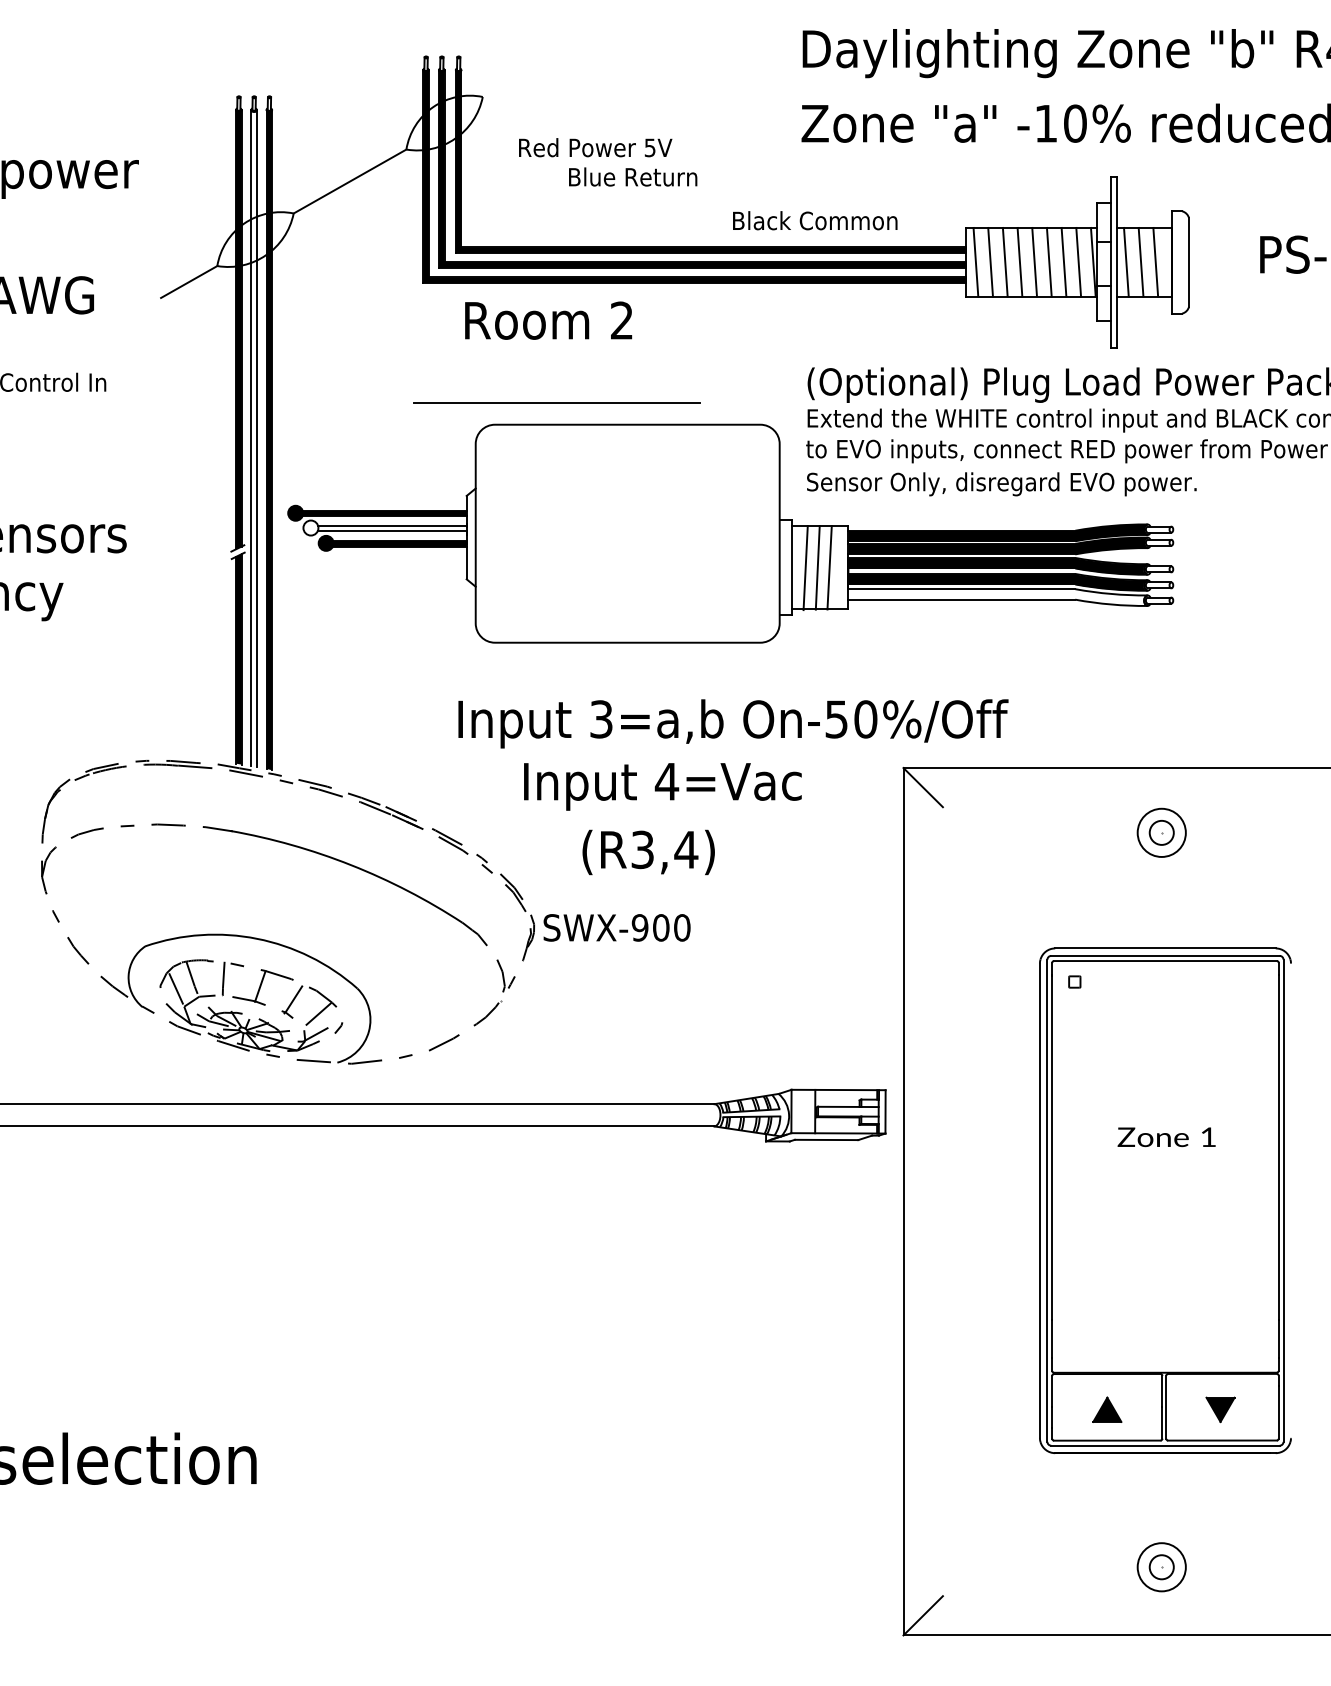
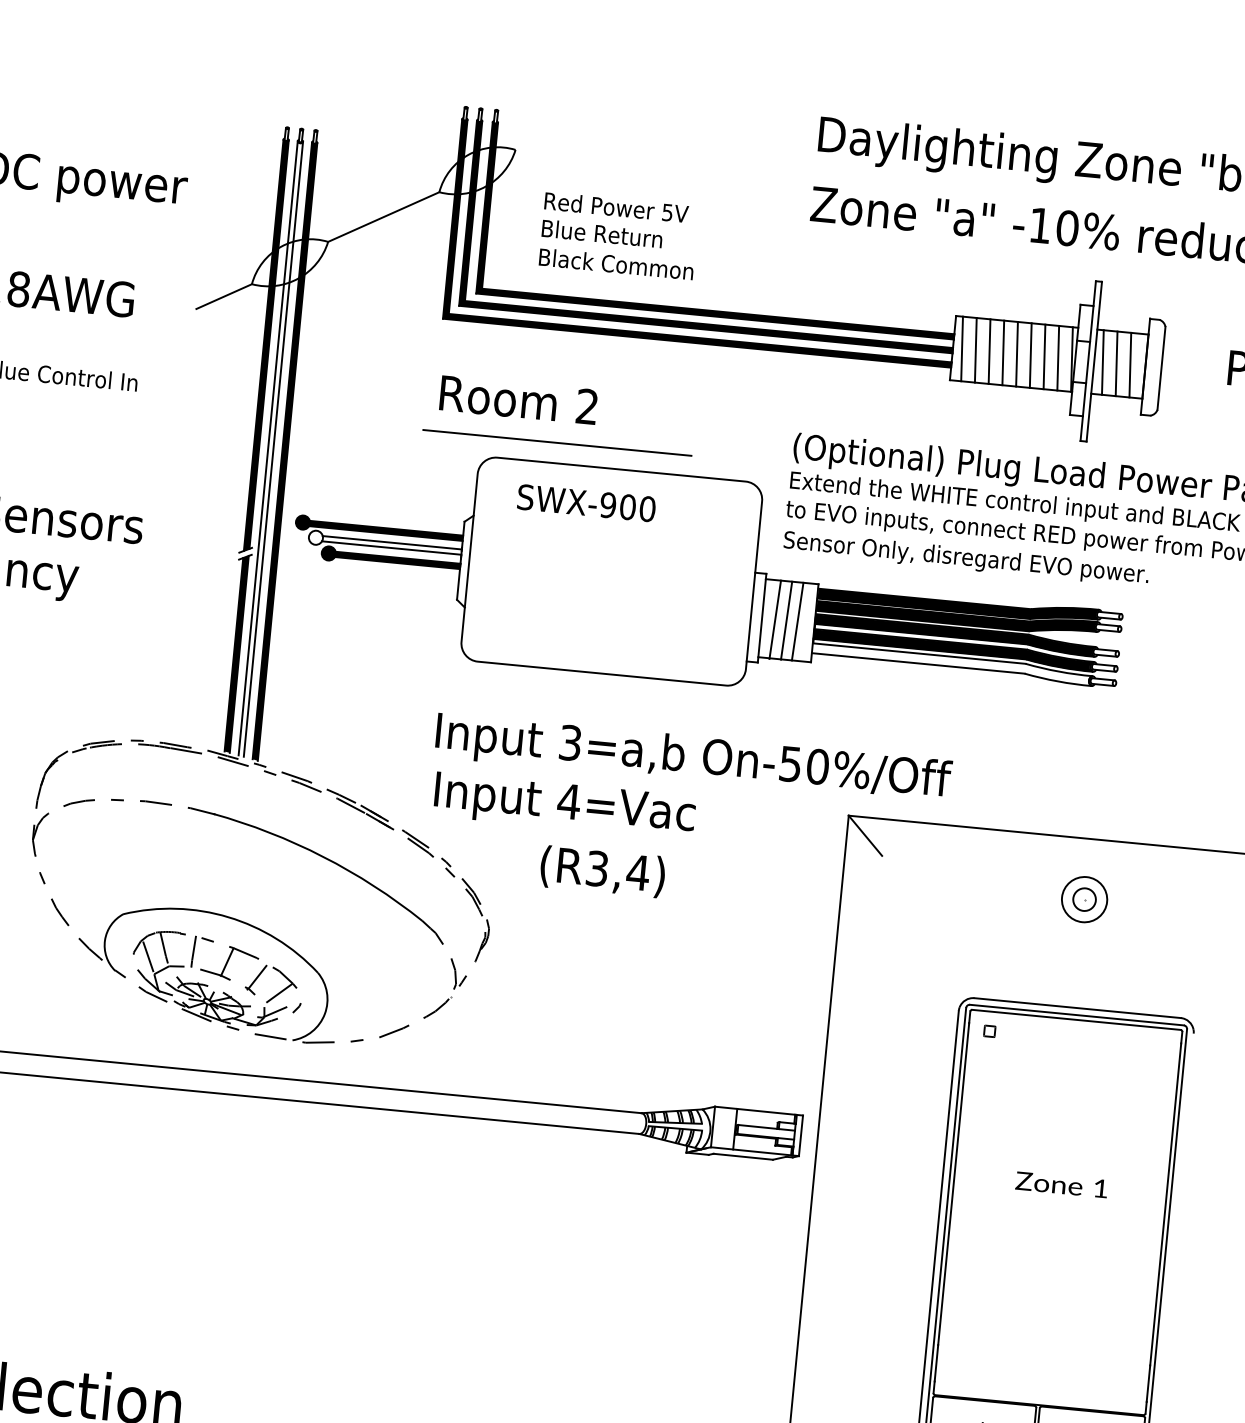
text: (633, 176) -> (602, 233), moved
text: (815, 220) -> (616, 264), moved
text: (548, 320) -> (518, 400), moved
text: (662, 786) -> (564, 805), moved
text: (616, 927) -> (586, 502), moved

